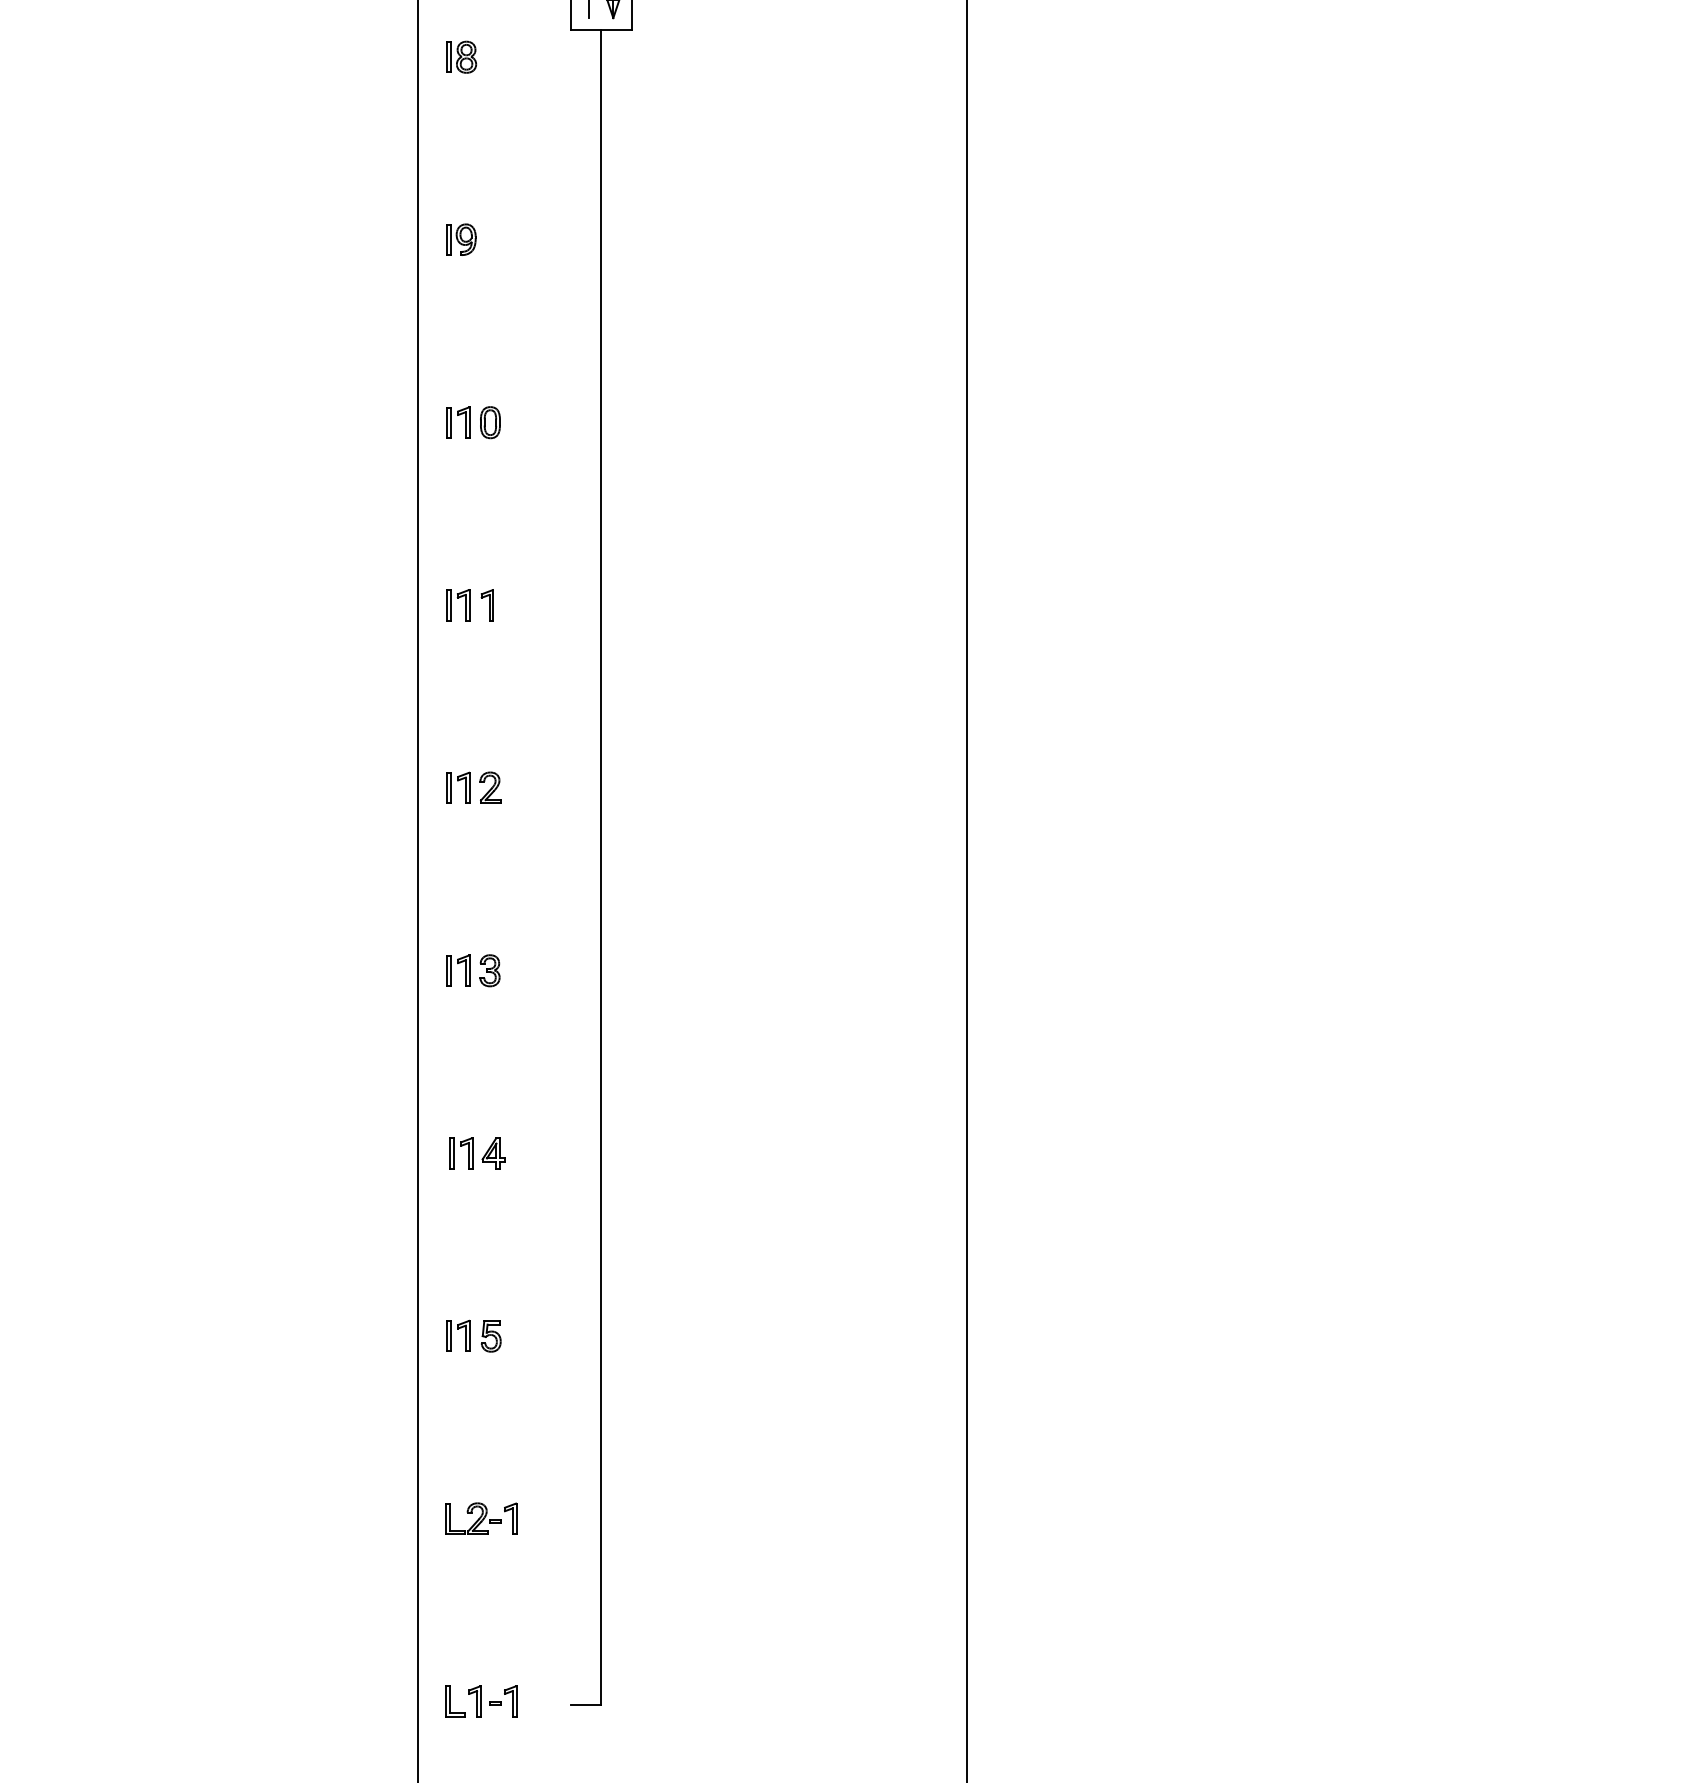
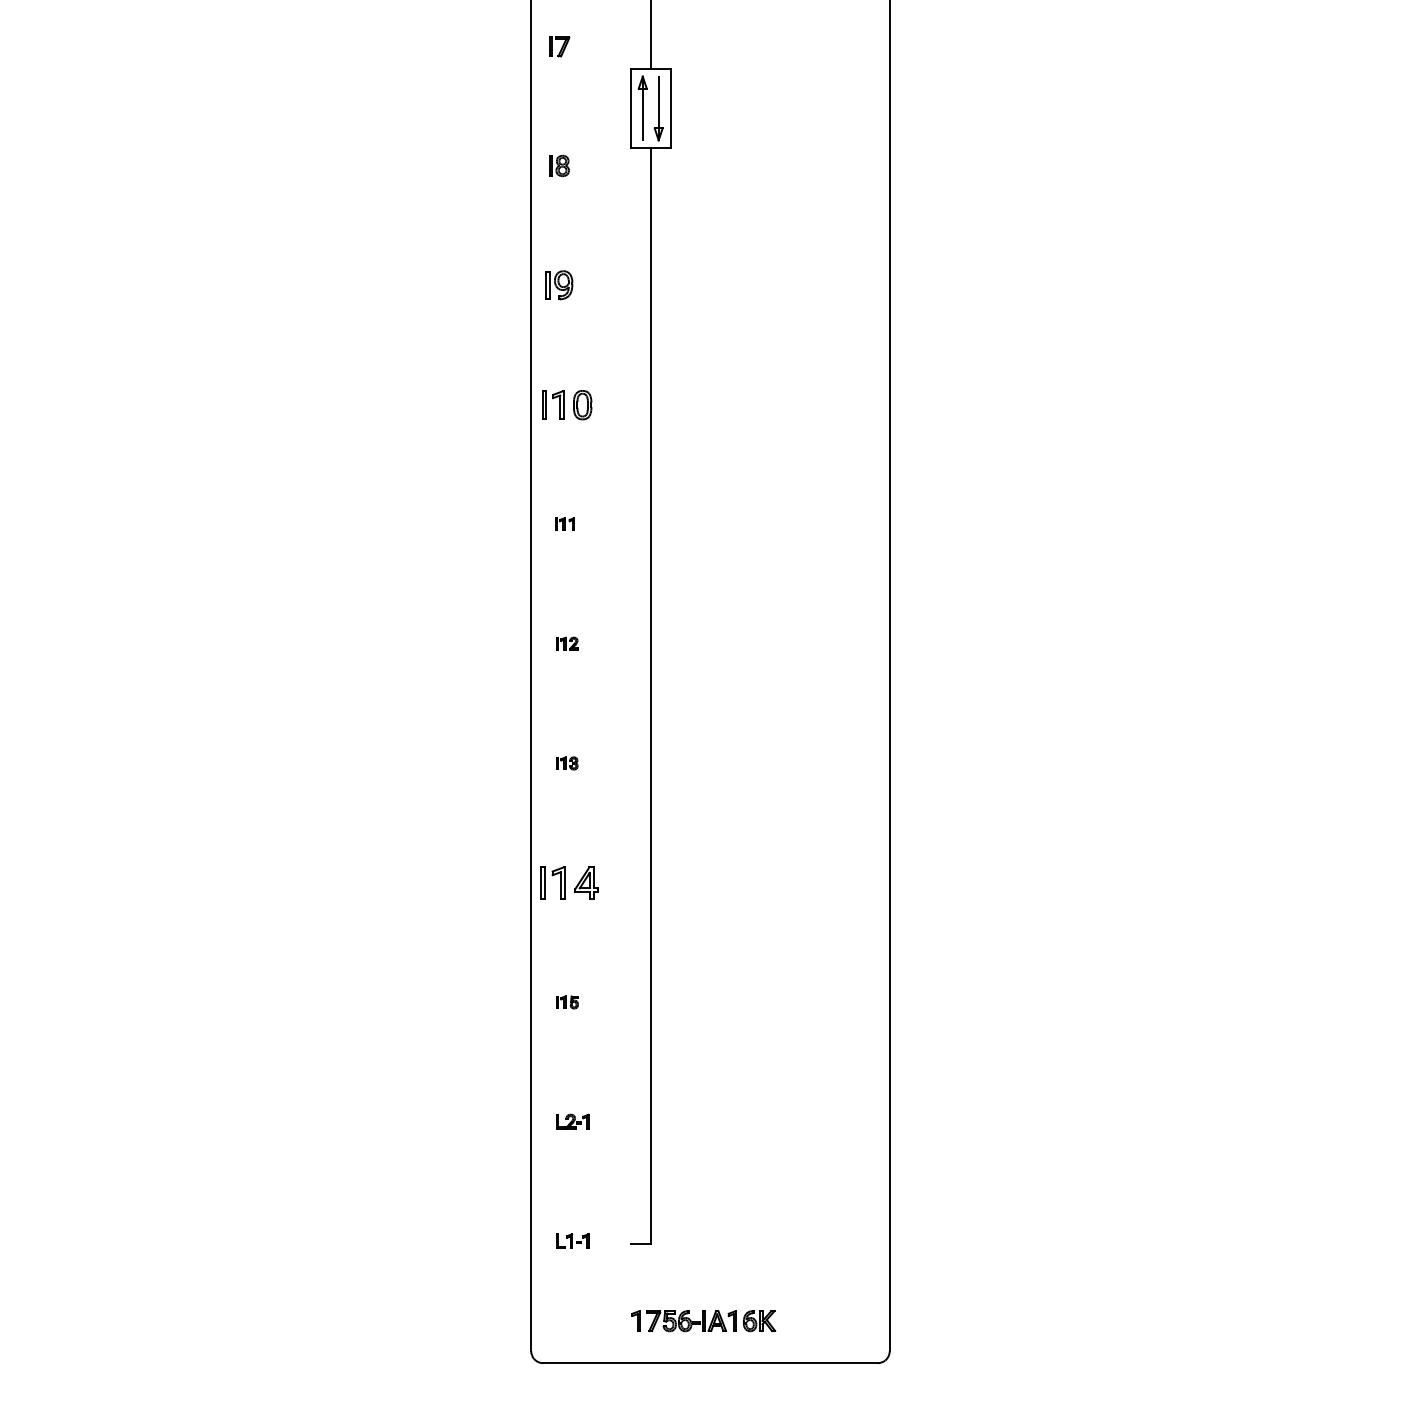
part: (461, 240) -> (559, 285), size x1.4
part: (473, 421) -> (567, 404), size x1.4
part: (469, 603) -> (564, 523), size x0.6
part: (473, 787) -> (567, 643), size x0.6
part: (473, 970) -> (567, 763), size x0.6
part: (476, 1152) -> (569, 882), size x1.6
part: (473, 1336) -> (567, 1002), size x0.6
part: (481, 1518) -> (572, 1121), size x0.7
part: (481, 1700) -> (572, 1240), size x0.7

